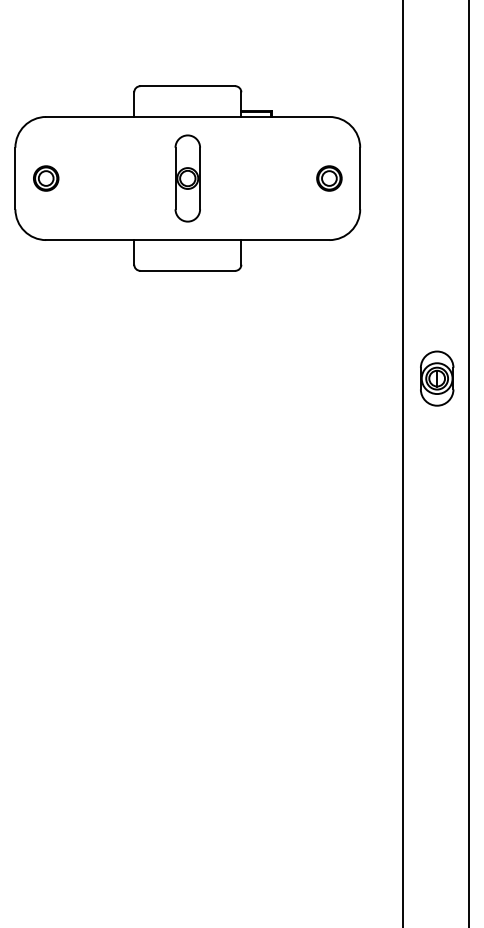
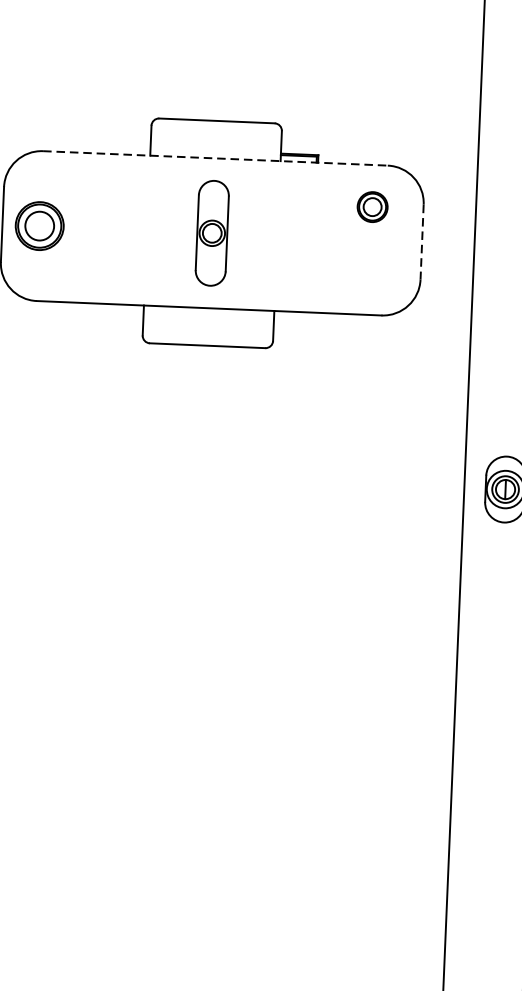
line: (187, 116) -> (215, 157), solid -> dashed
part: (46, 178) -> (40, 226), size x1.6
part: (329, 178) -> (372, 207), moved
line: (360, 178) -> (422, 242), solid -> dashed

